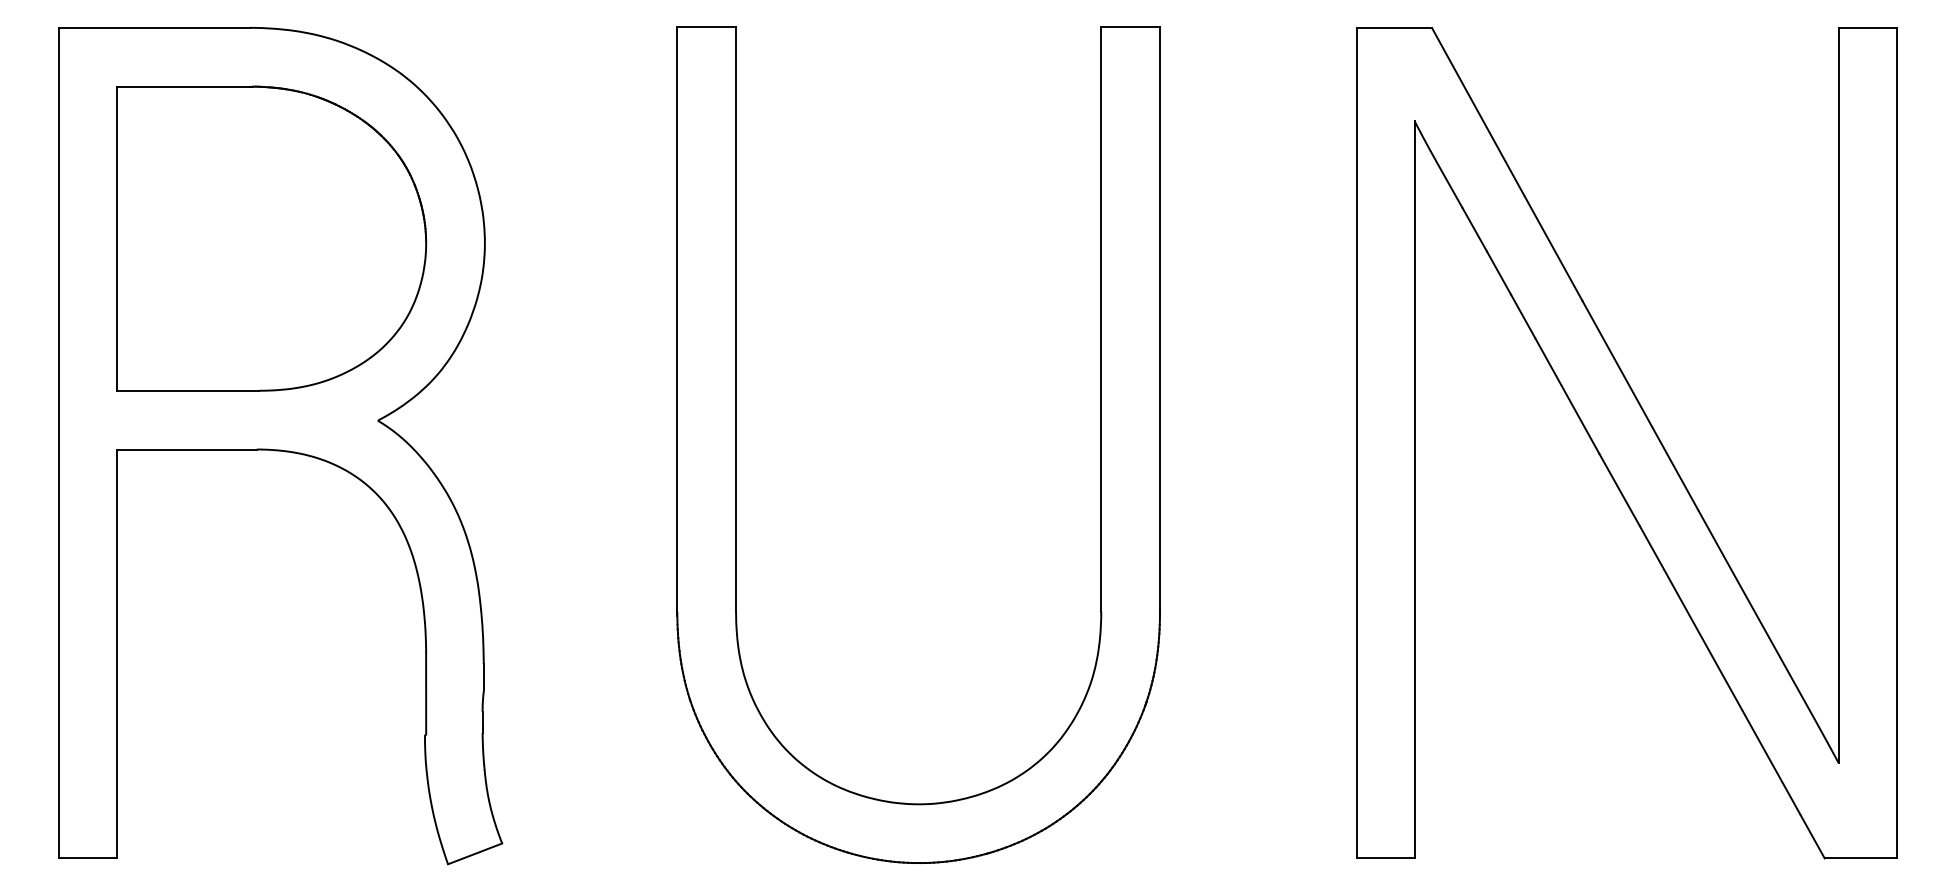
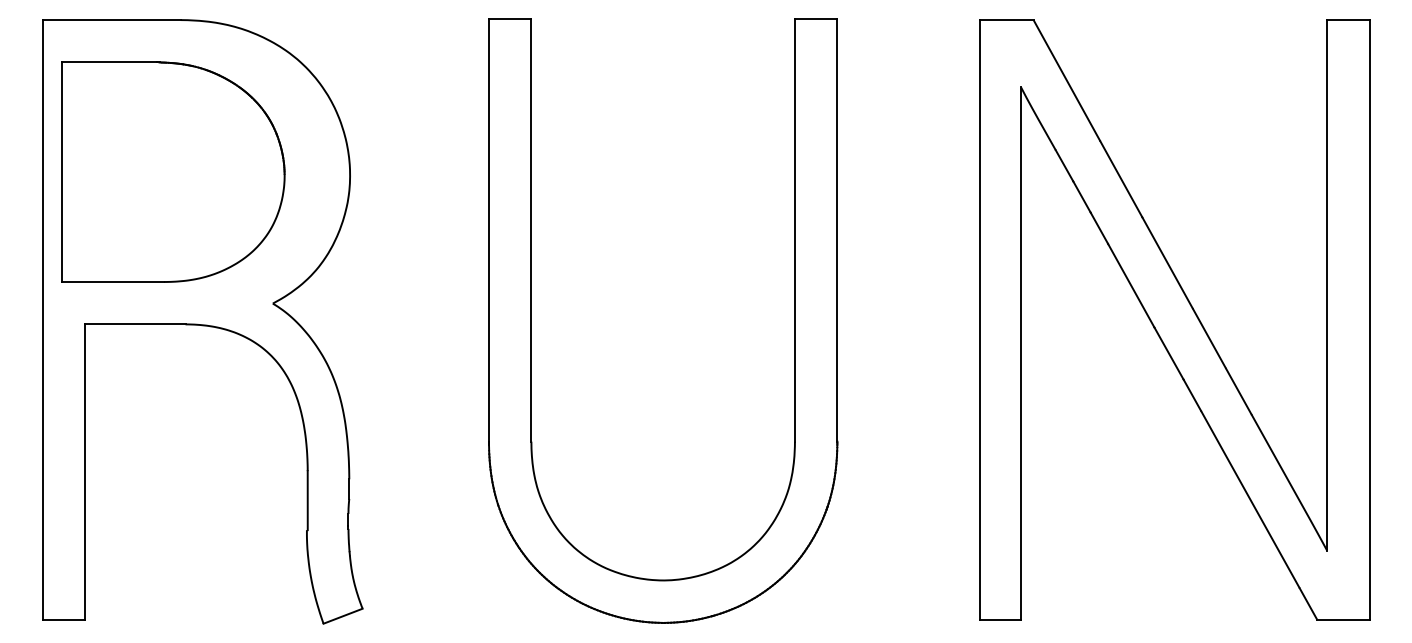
part: (271, 238) -> (173, 172), moved

